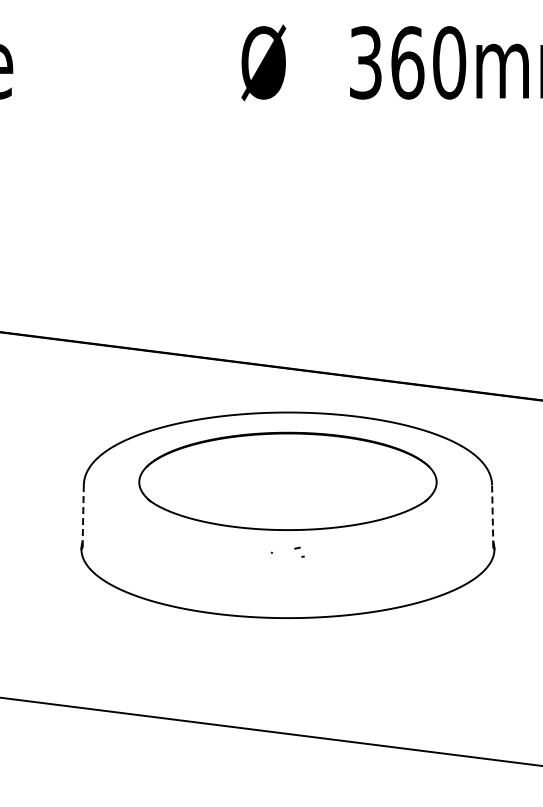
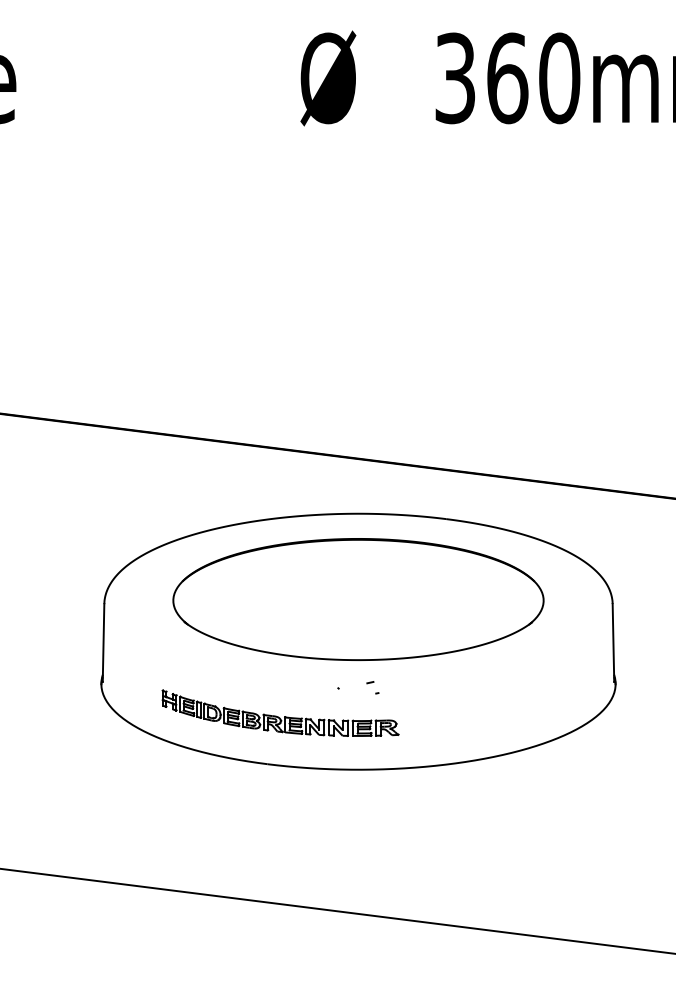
line: (492, 515) -> (613, 641), dashed -> solid
line: (83, 516) -> (103, 643), dashed -> solid
part: (225, 572) -> (280, 712), added

